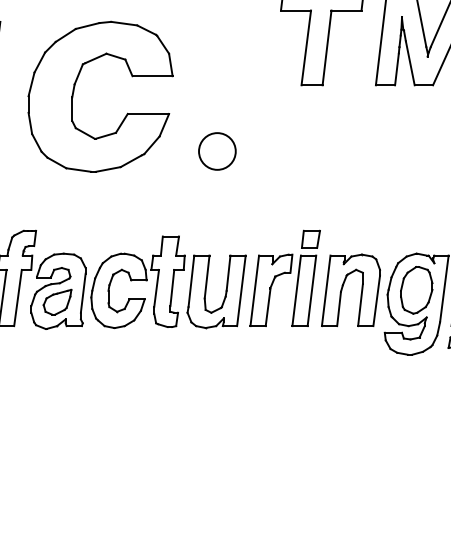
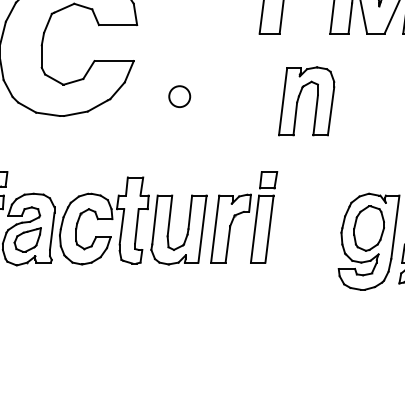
circle: (217, 151) -> (179, 96), size x0.6
part: (343, 287) -> (299, 98), moved

